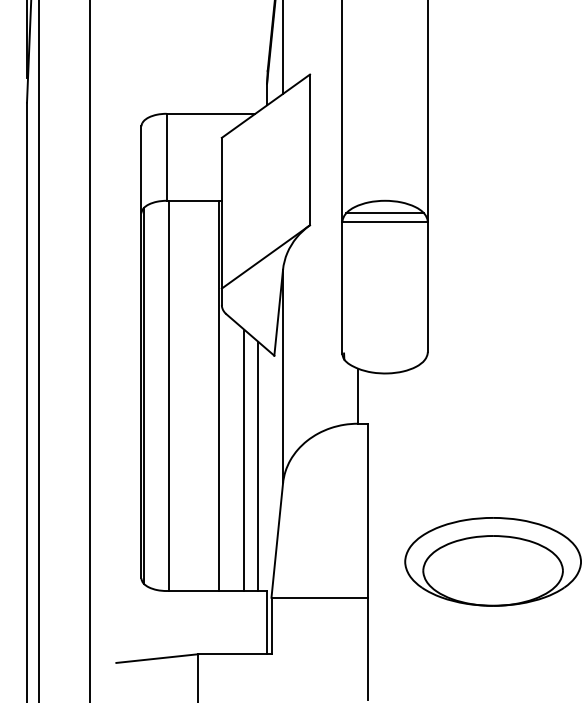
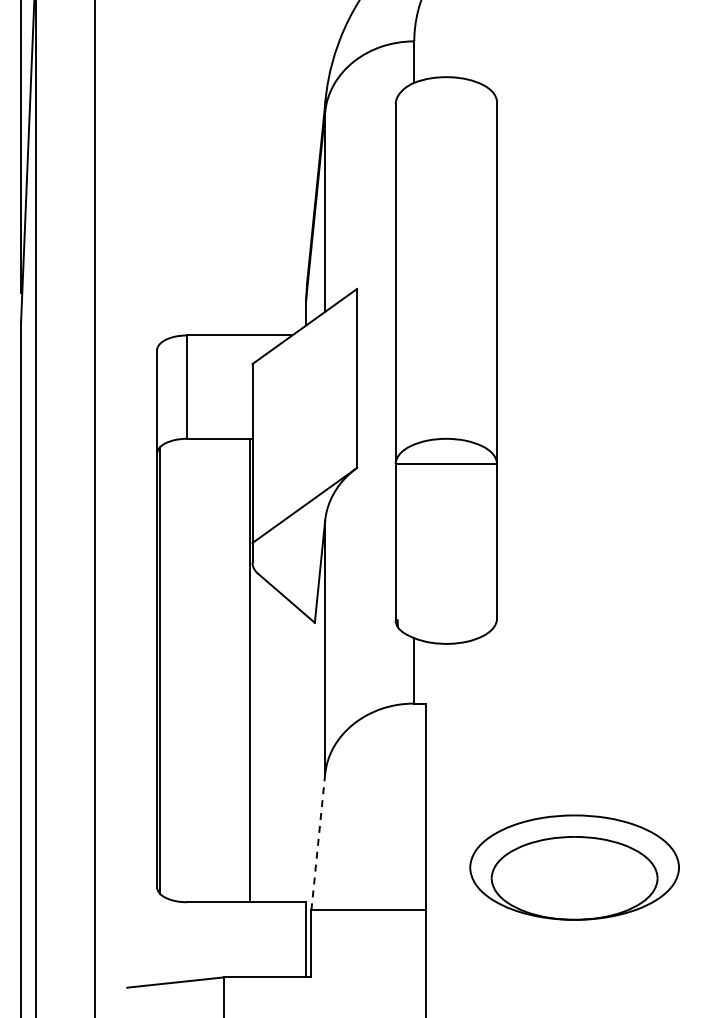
line: (385, 213) -> (446, 453), removed
line: (168, 395) -> (189, 670), removed
line: (244, 460) -> (279, 747), removed
line: (258, 466) -> (295, 754), removed
line: (277, 540) -> (318, 842), solid -> dashed

